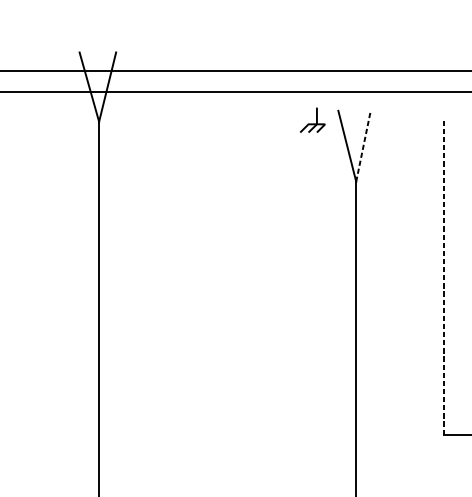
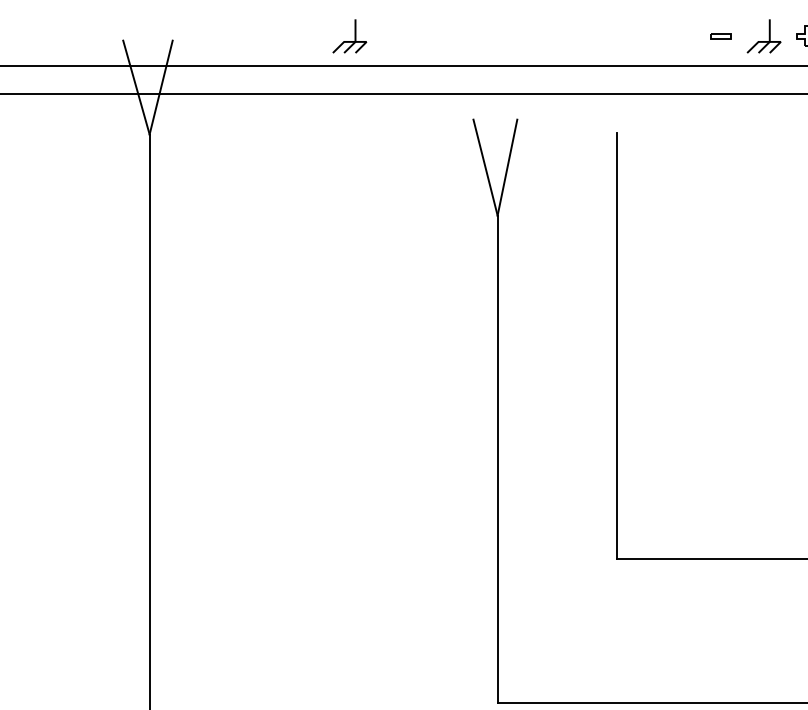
part: (312, 120) -> (349, 36), moved
line: (363, 146) -> (507, 167), dashed -> solid
line: (444, 278) -> (617, 346), dashed -> solid

